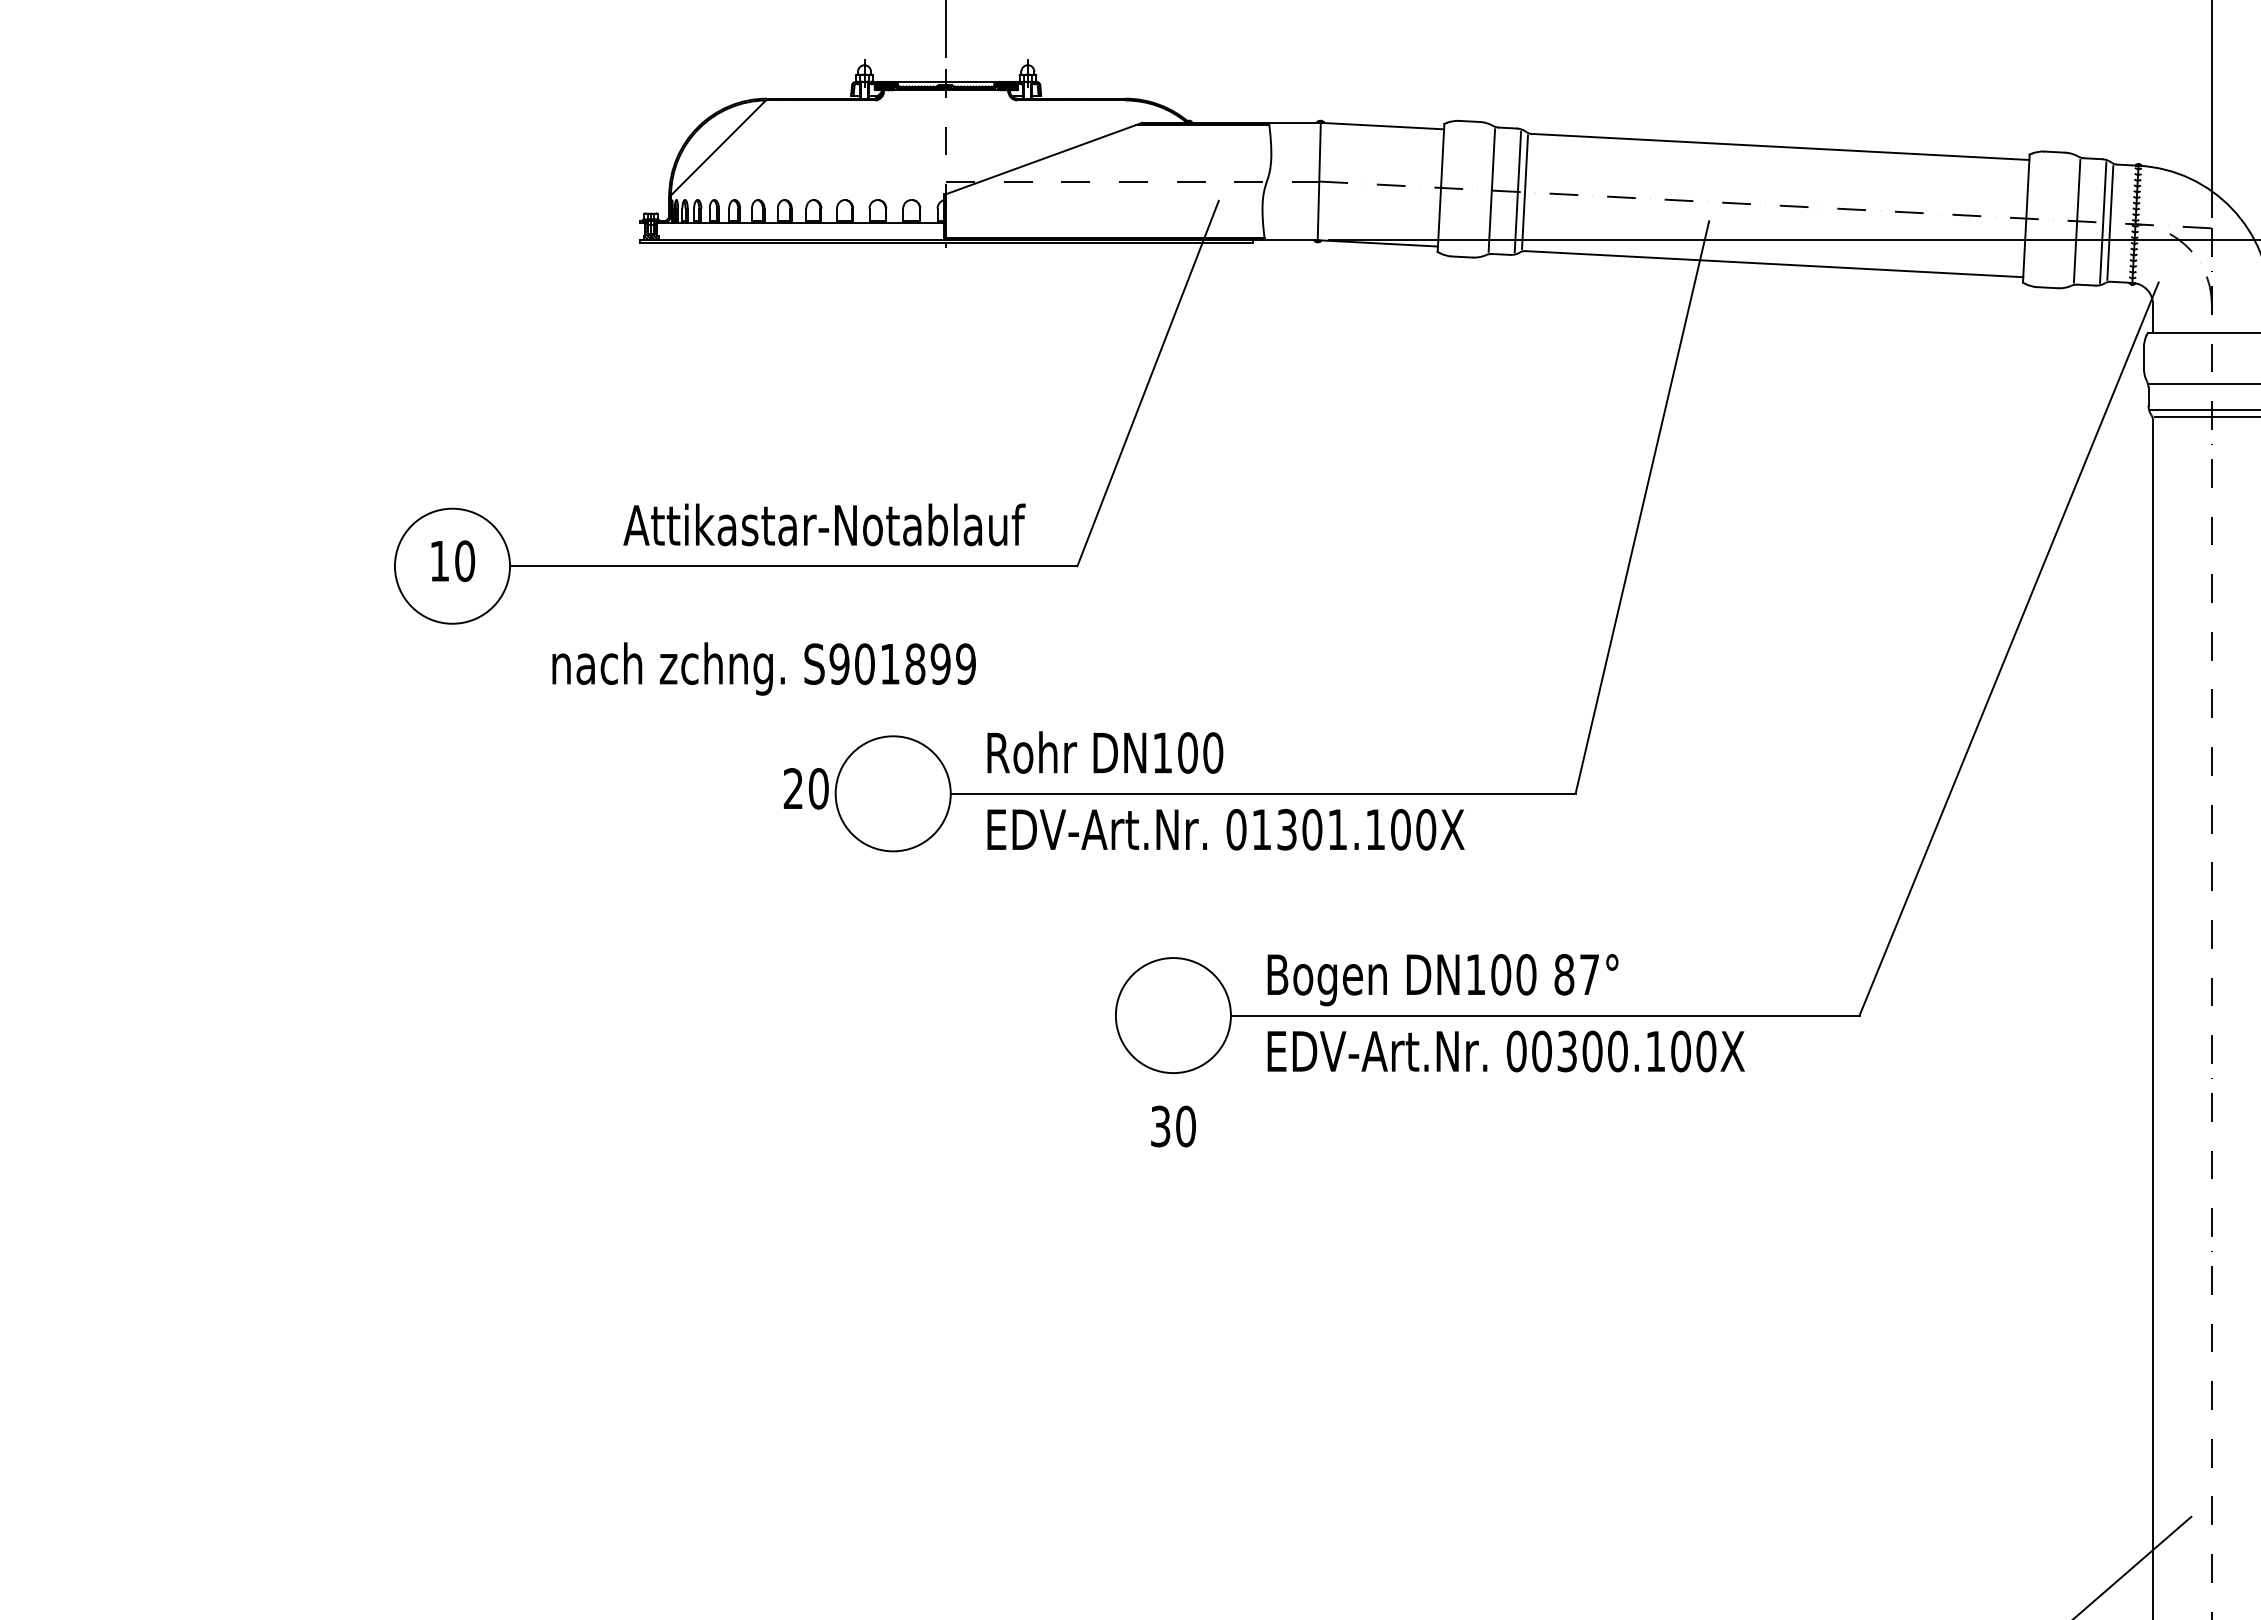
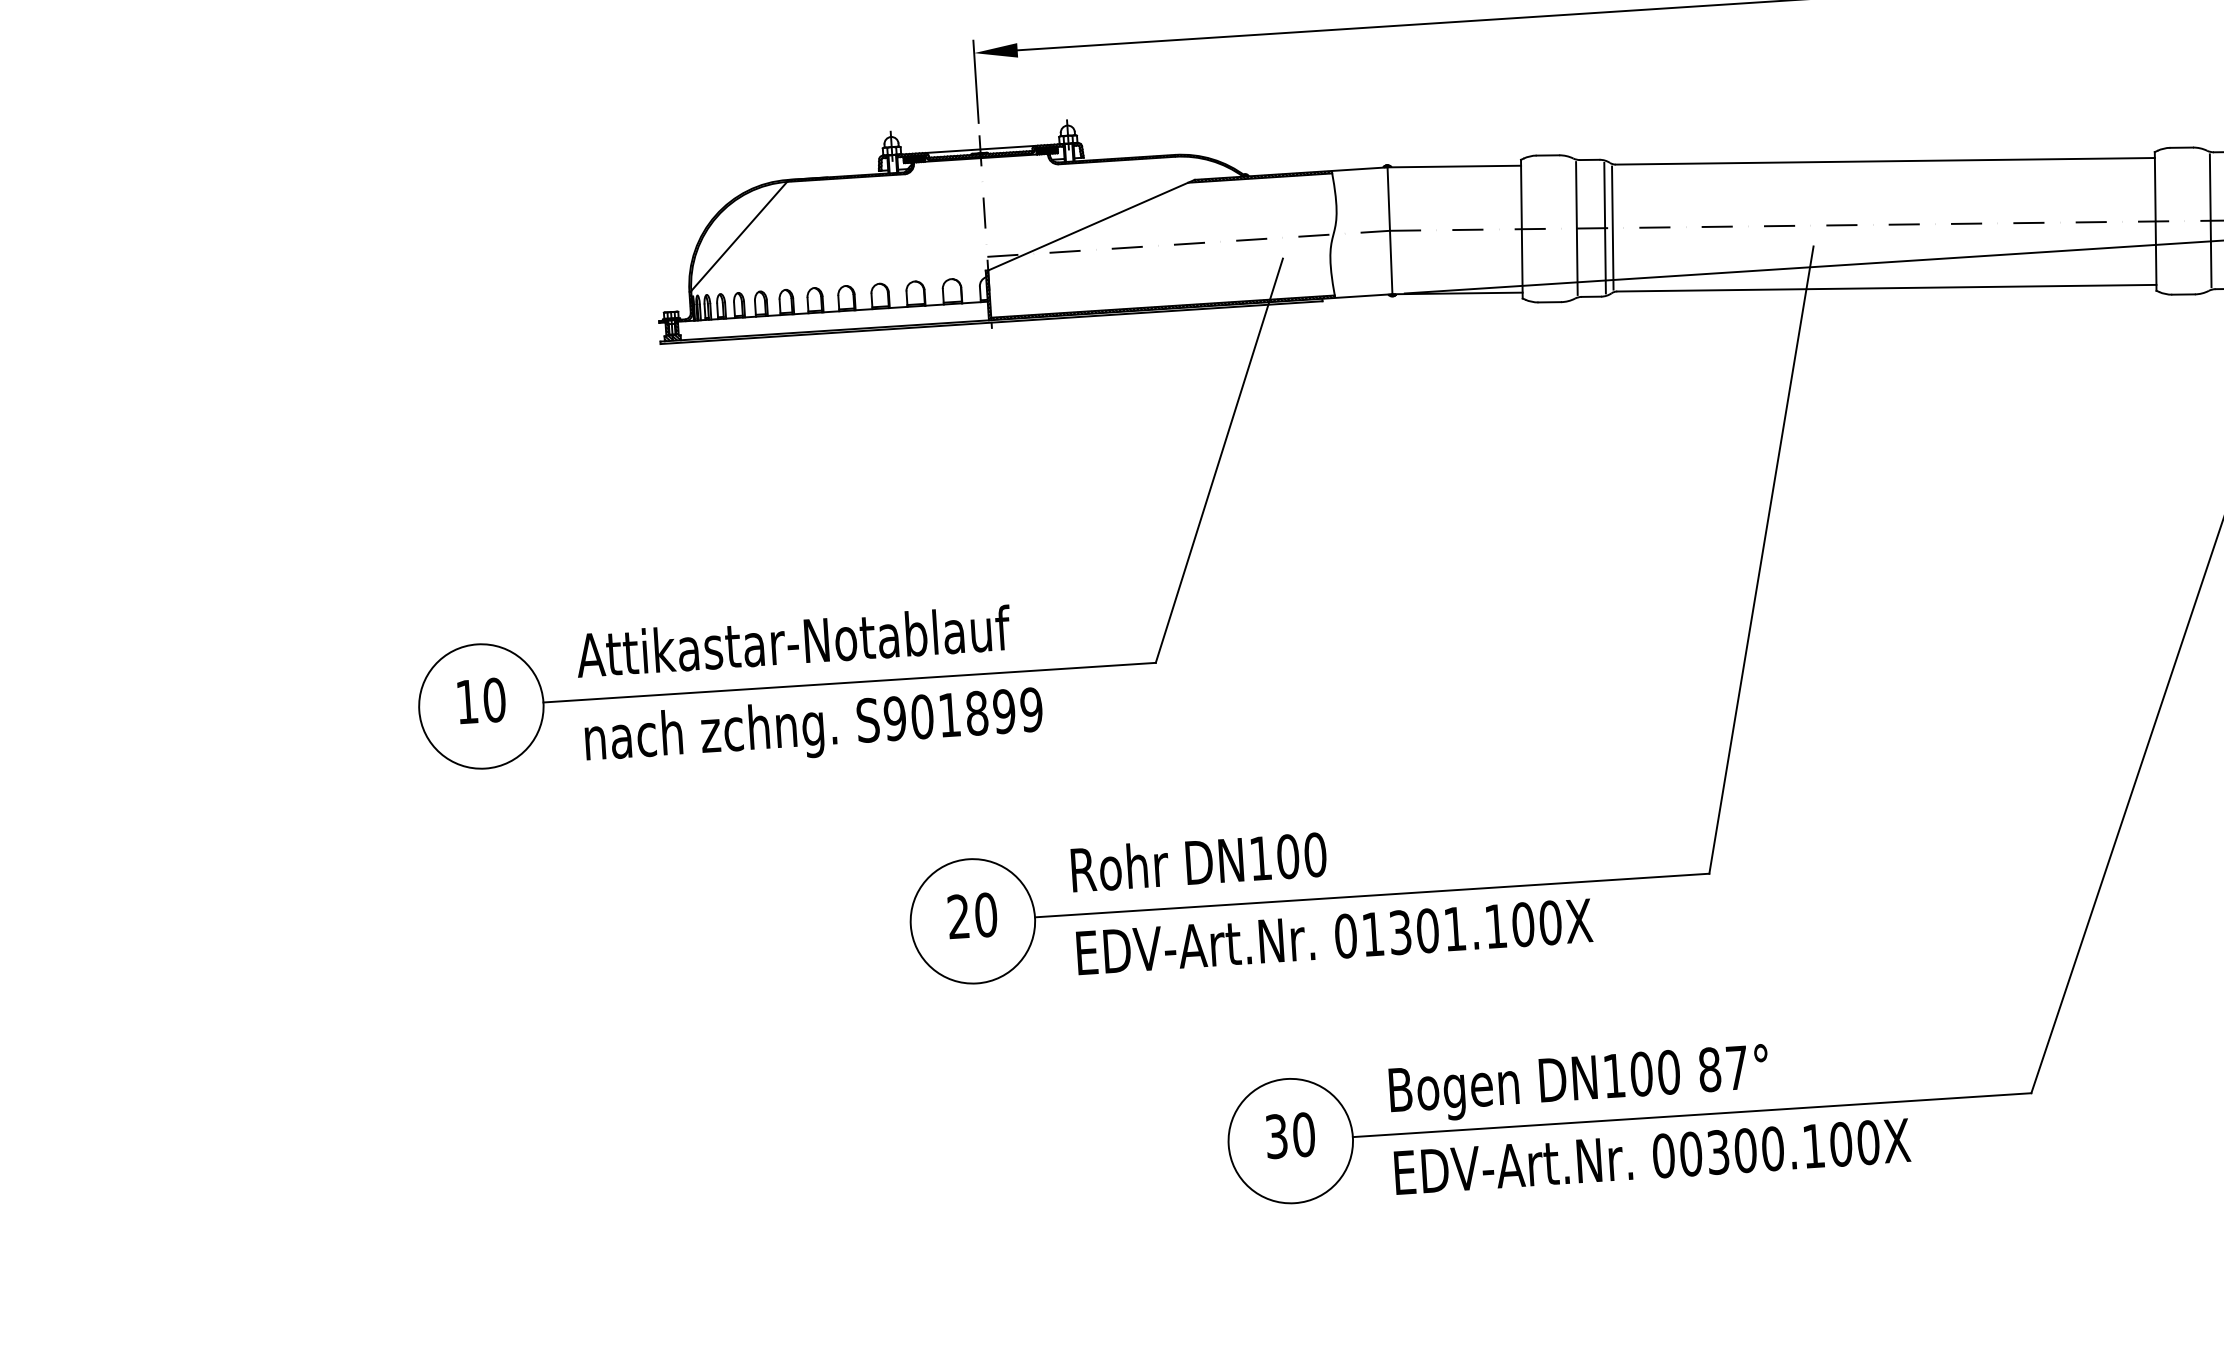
text: (824, 524) -> (793, 641), moved
text: (763, 668) -> (813, 728), moved
text: (805, 788) -> (971, 915), moved
text: (1173, 1126) -> (1290, 1135), moved

